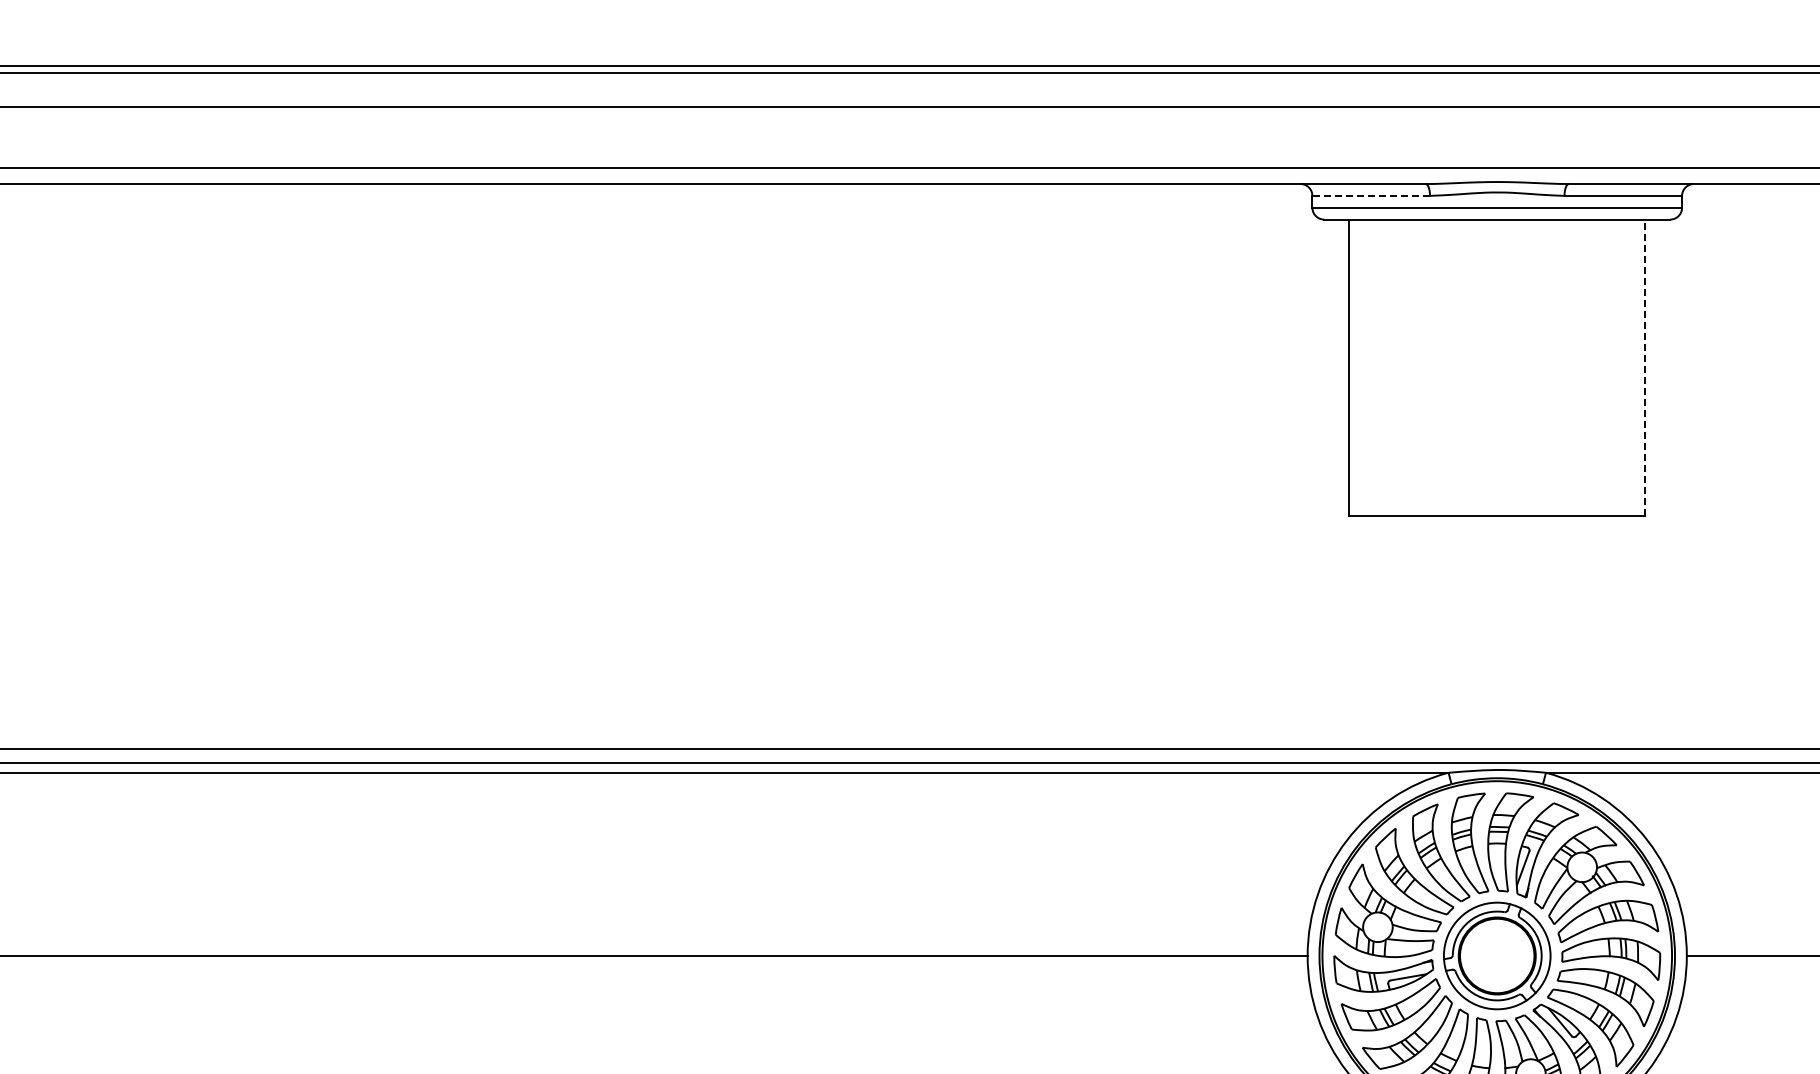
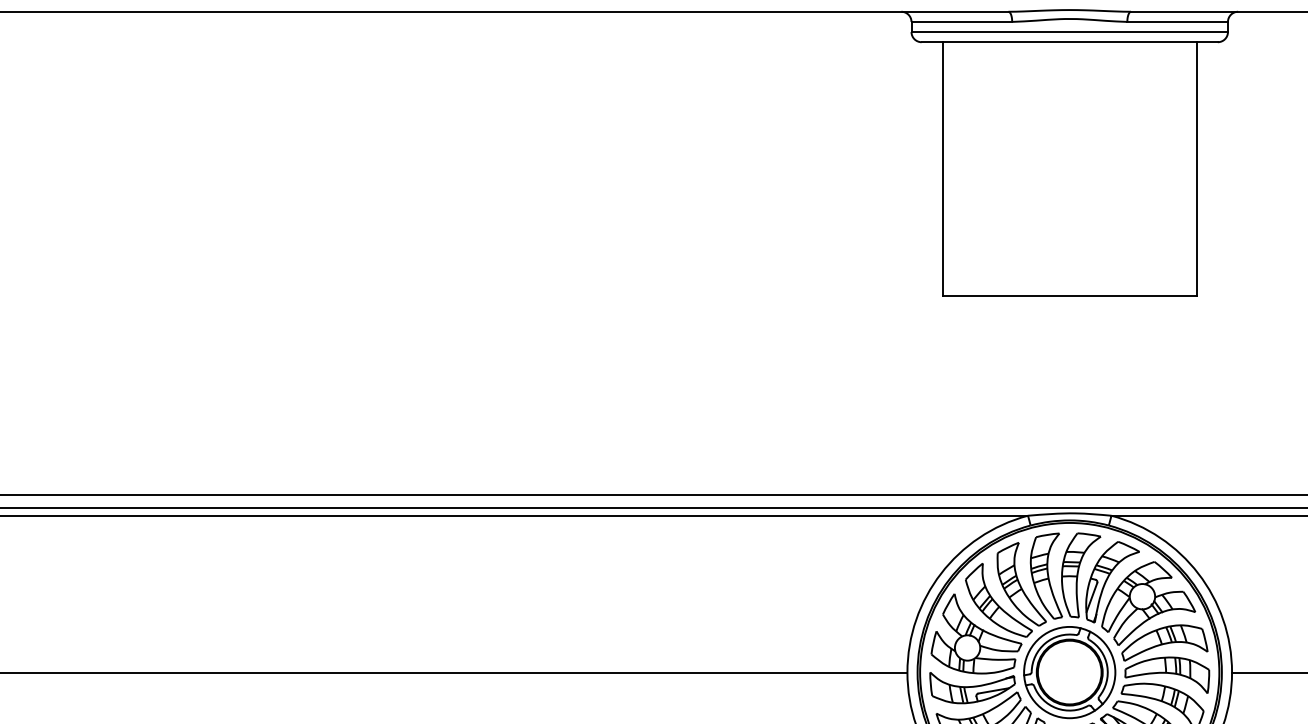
line: (1371, 195) -> (962, 21), dashed -> solid
line: (1645, 367) -> (1196, 168), dashed -> solid

